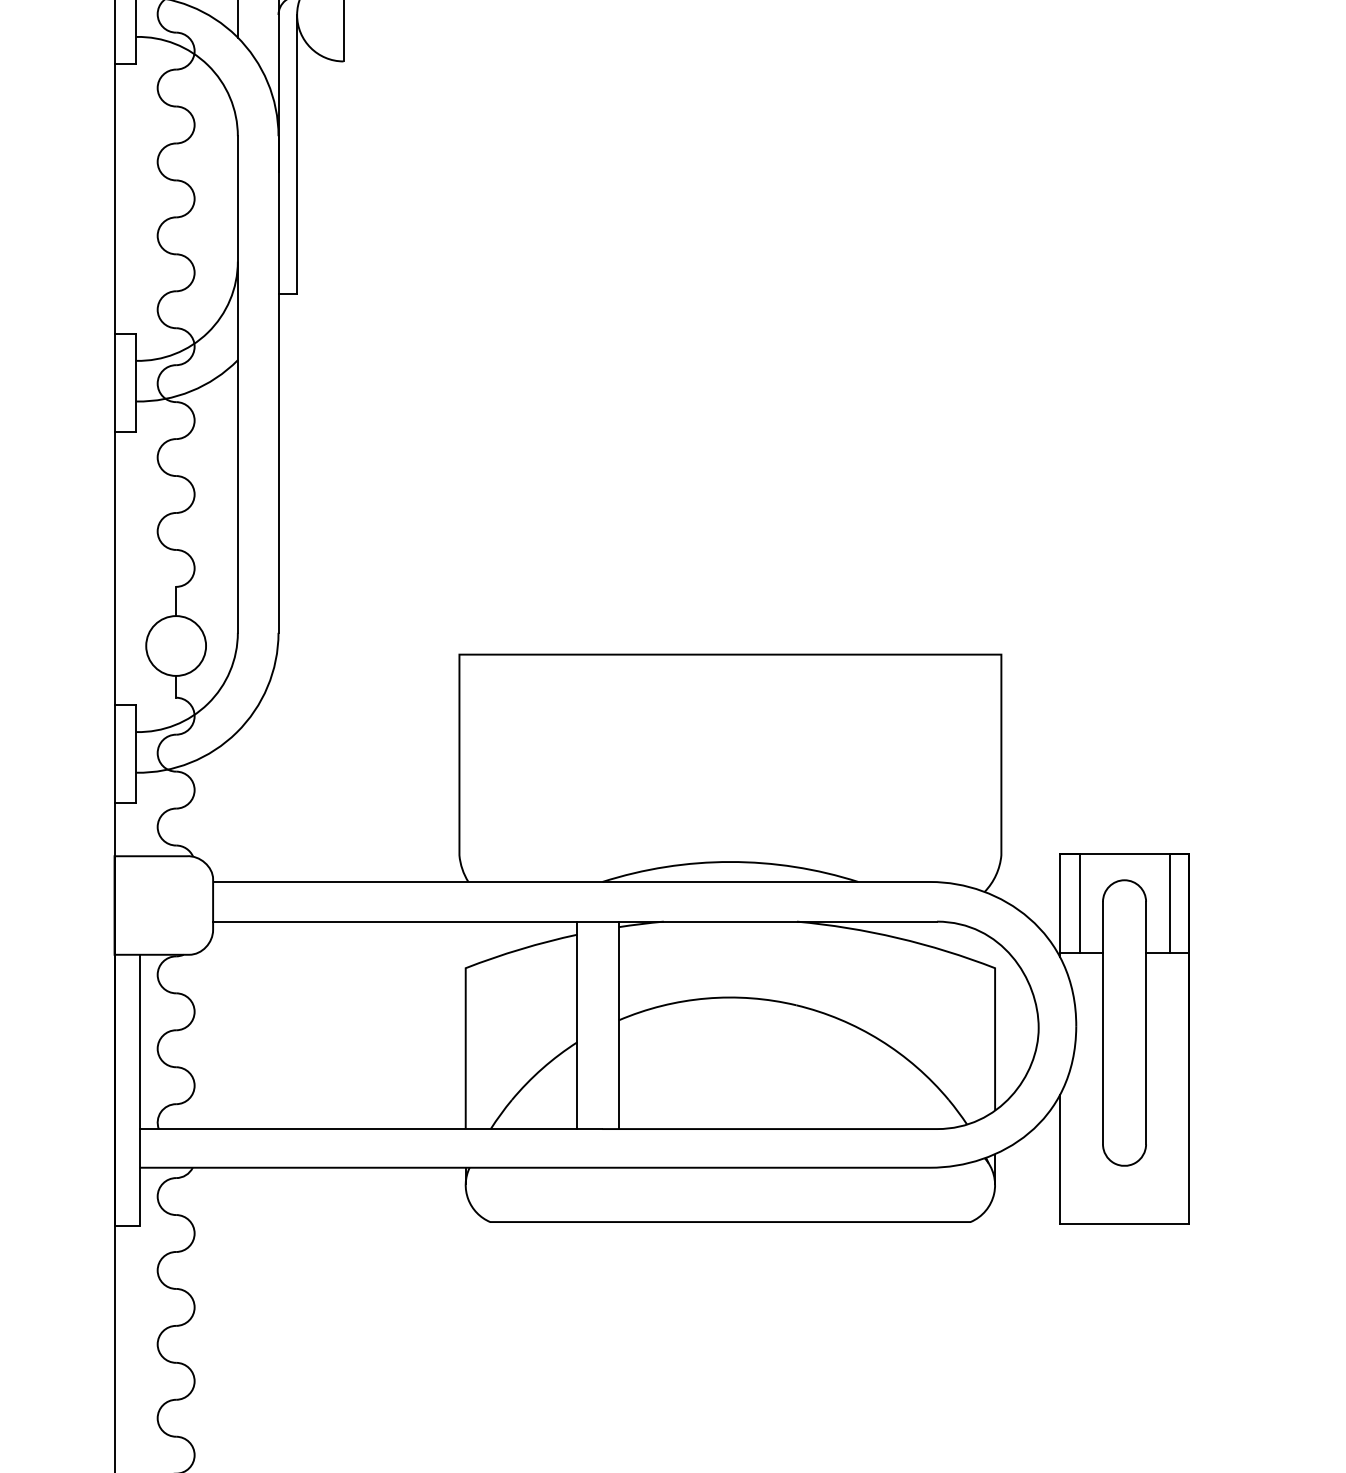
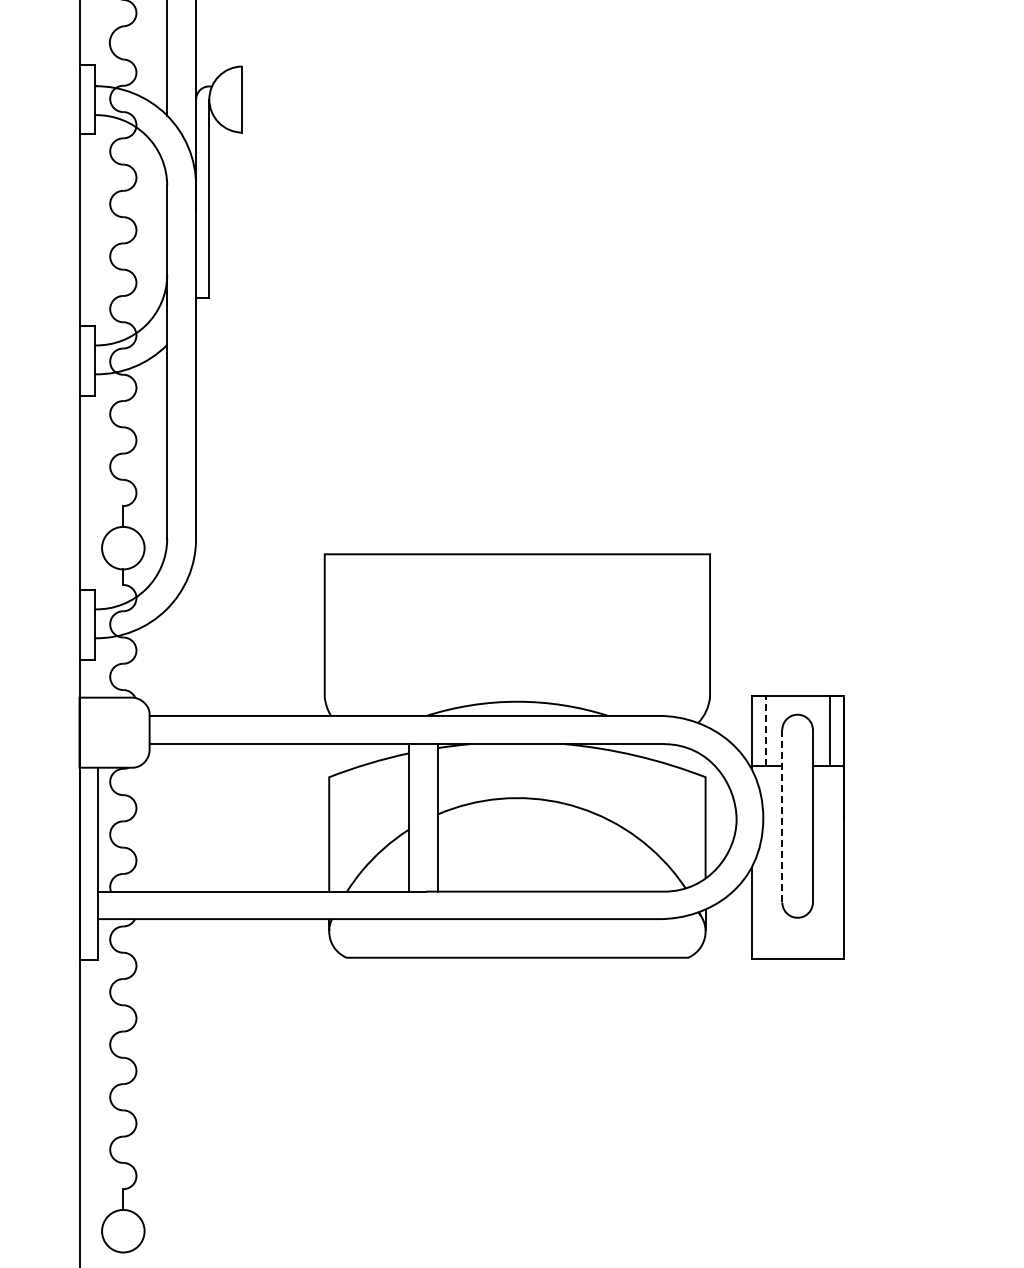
line: (1079, 902) -> (765, 730), solid -> dashed
line: (1103, 1023) -> (782, 816), solid -> dashed

